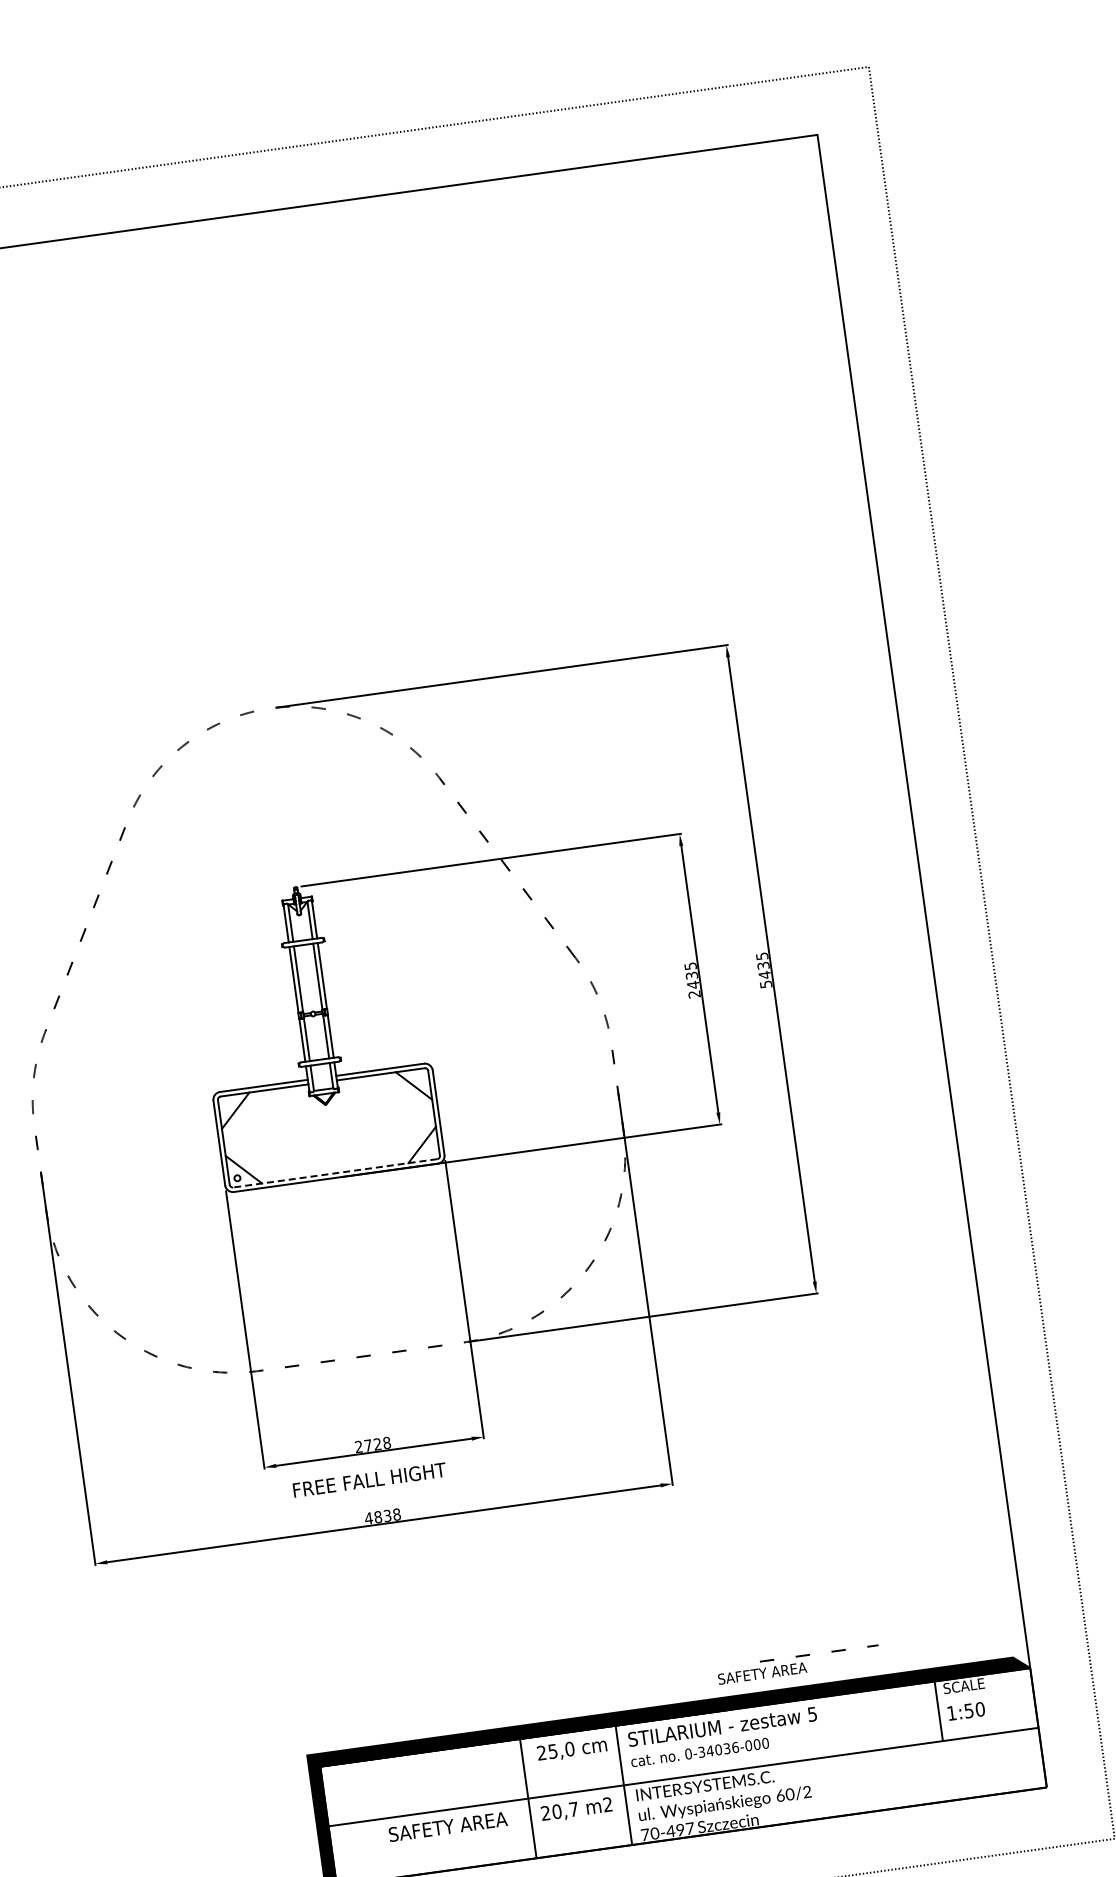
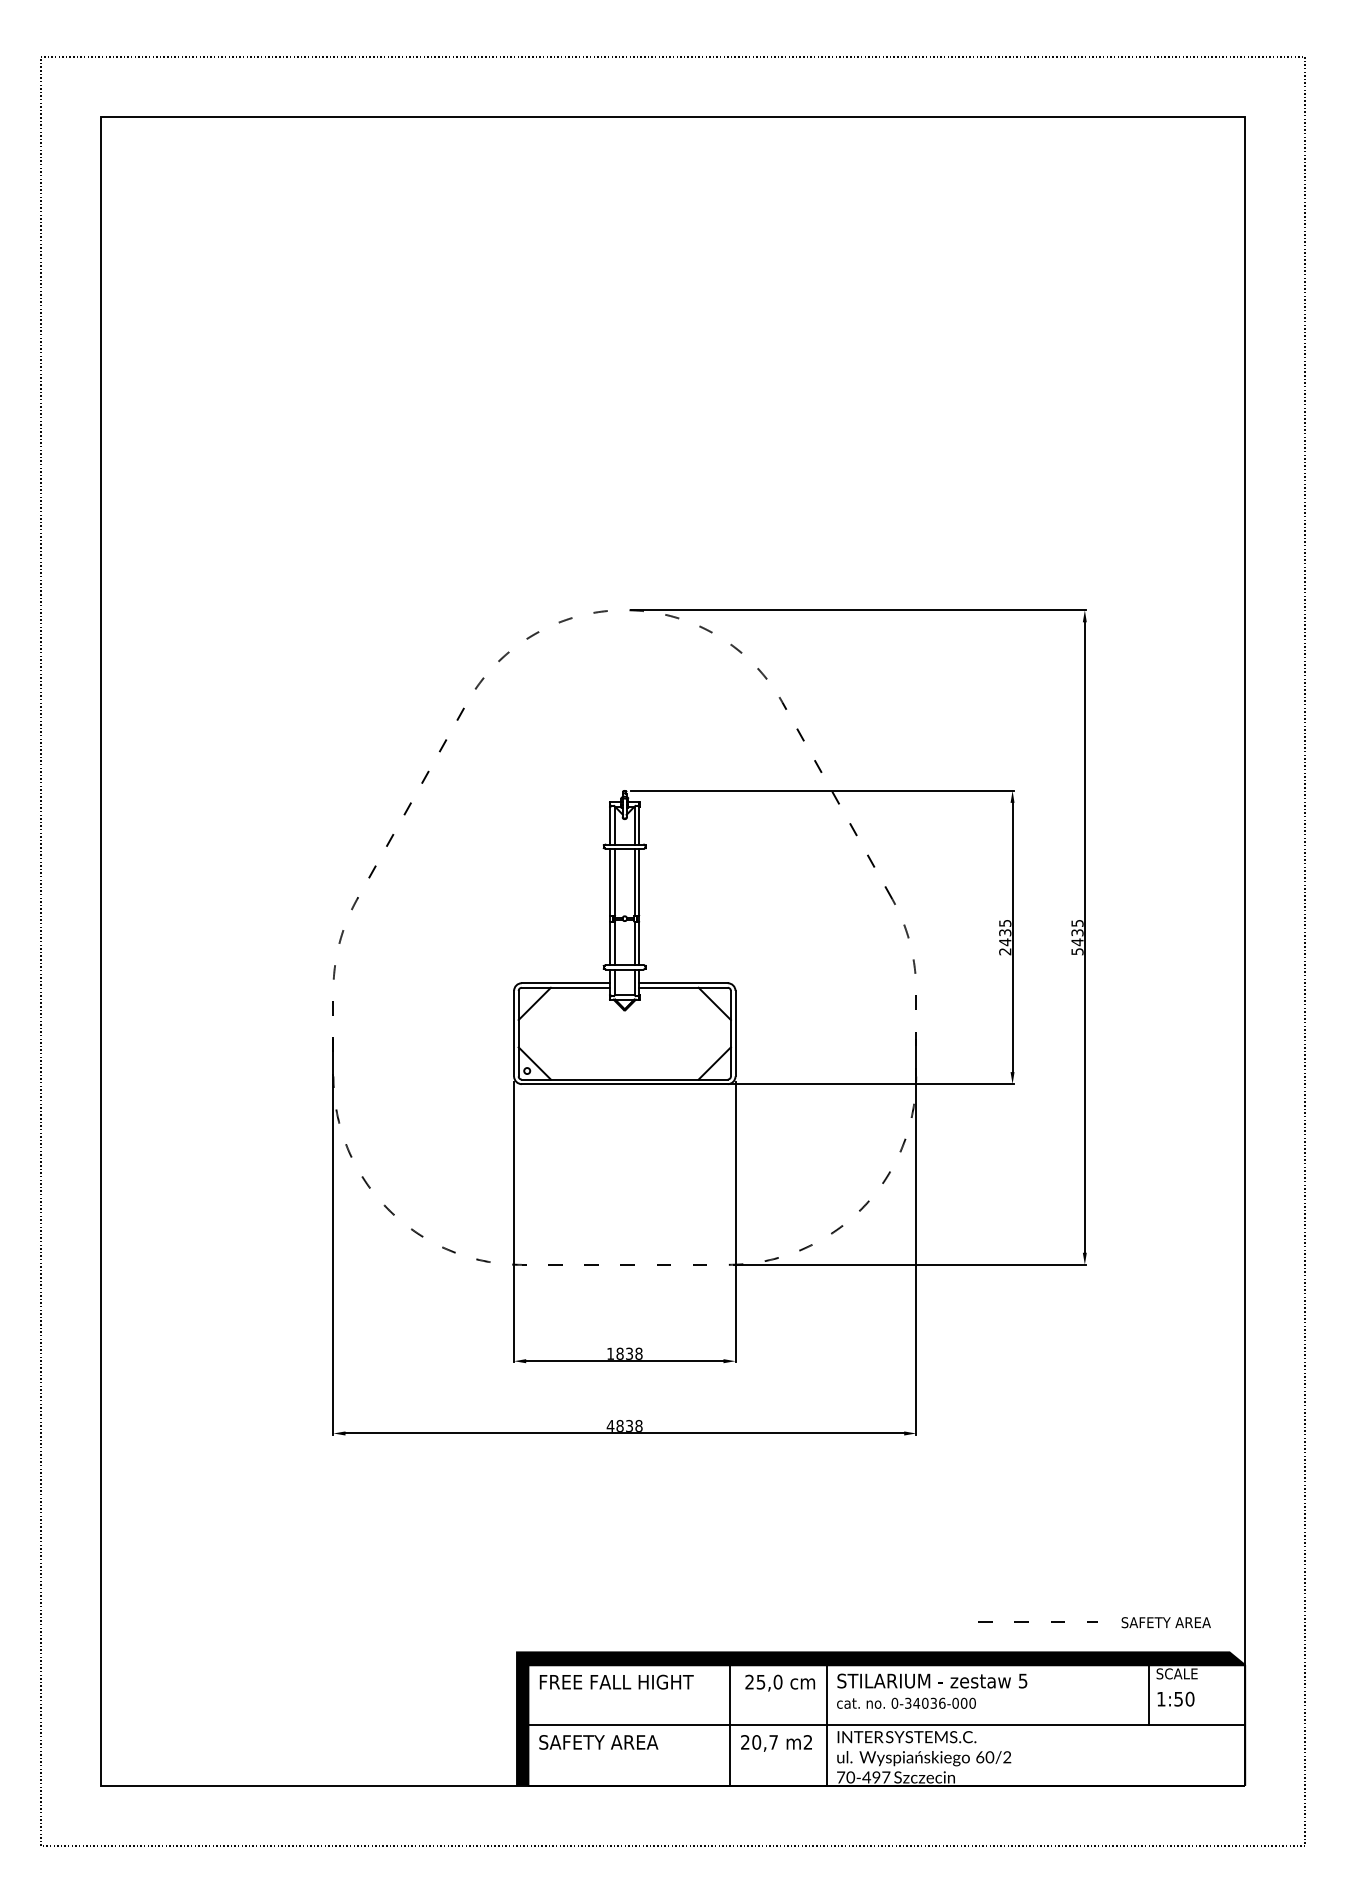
line: (334, 1173) -> (624, 1079), dashed -> solid
text: (367, 1445) -> (619, 1353), 2728 -> 1838
text: (369, 1479) -> (616, 1681), moved
text: (761, 1673) -> (1165, 1622), moved
text: (447, 1826) -> (598, 1742), moved

